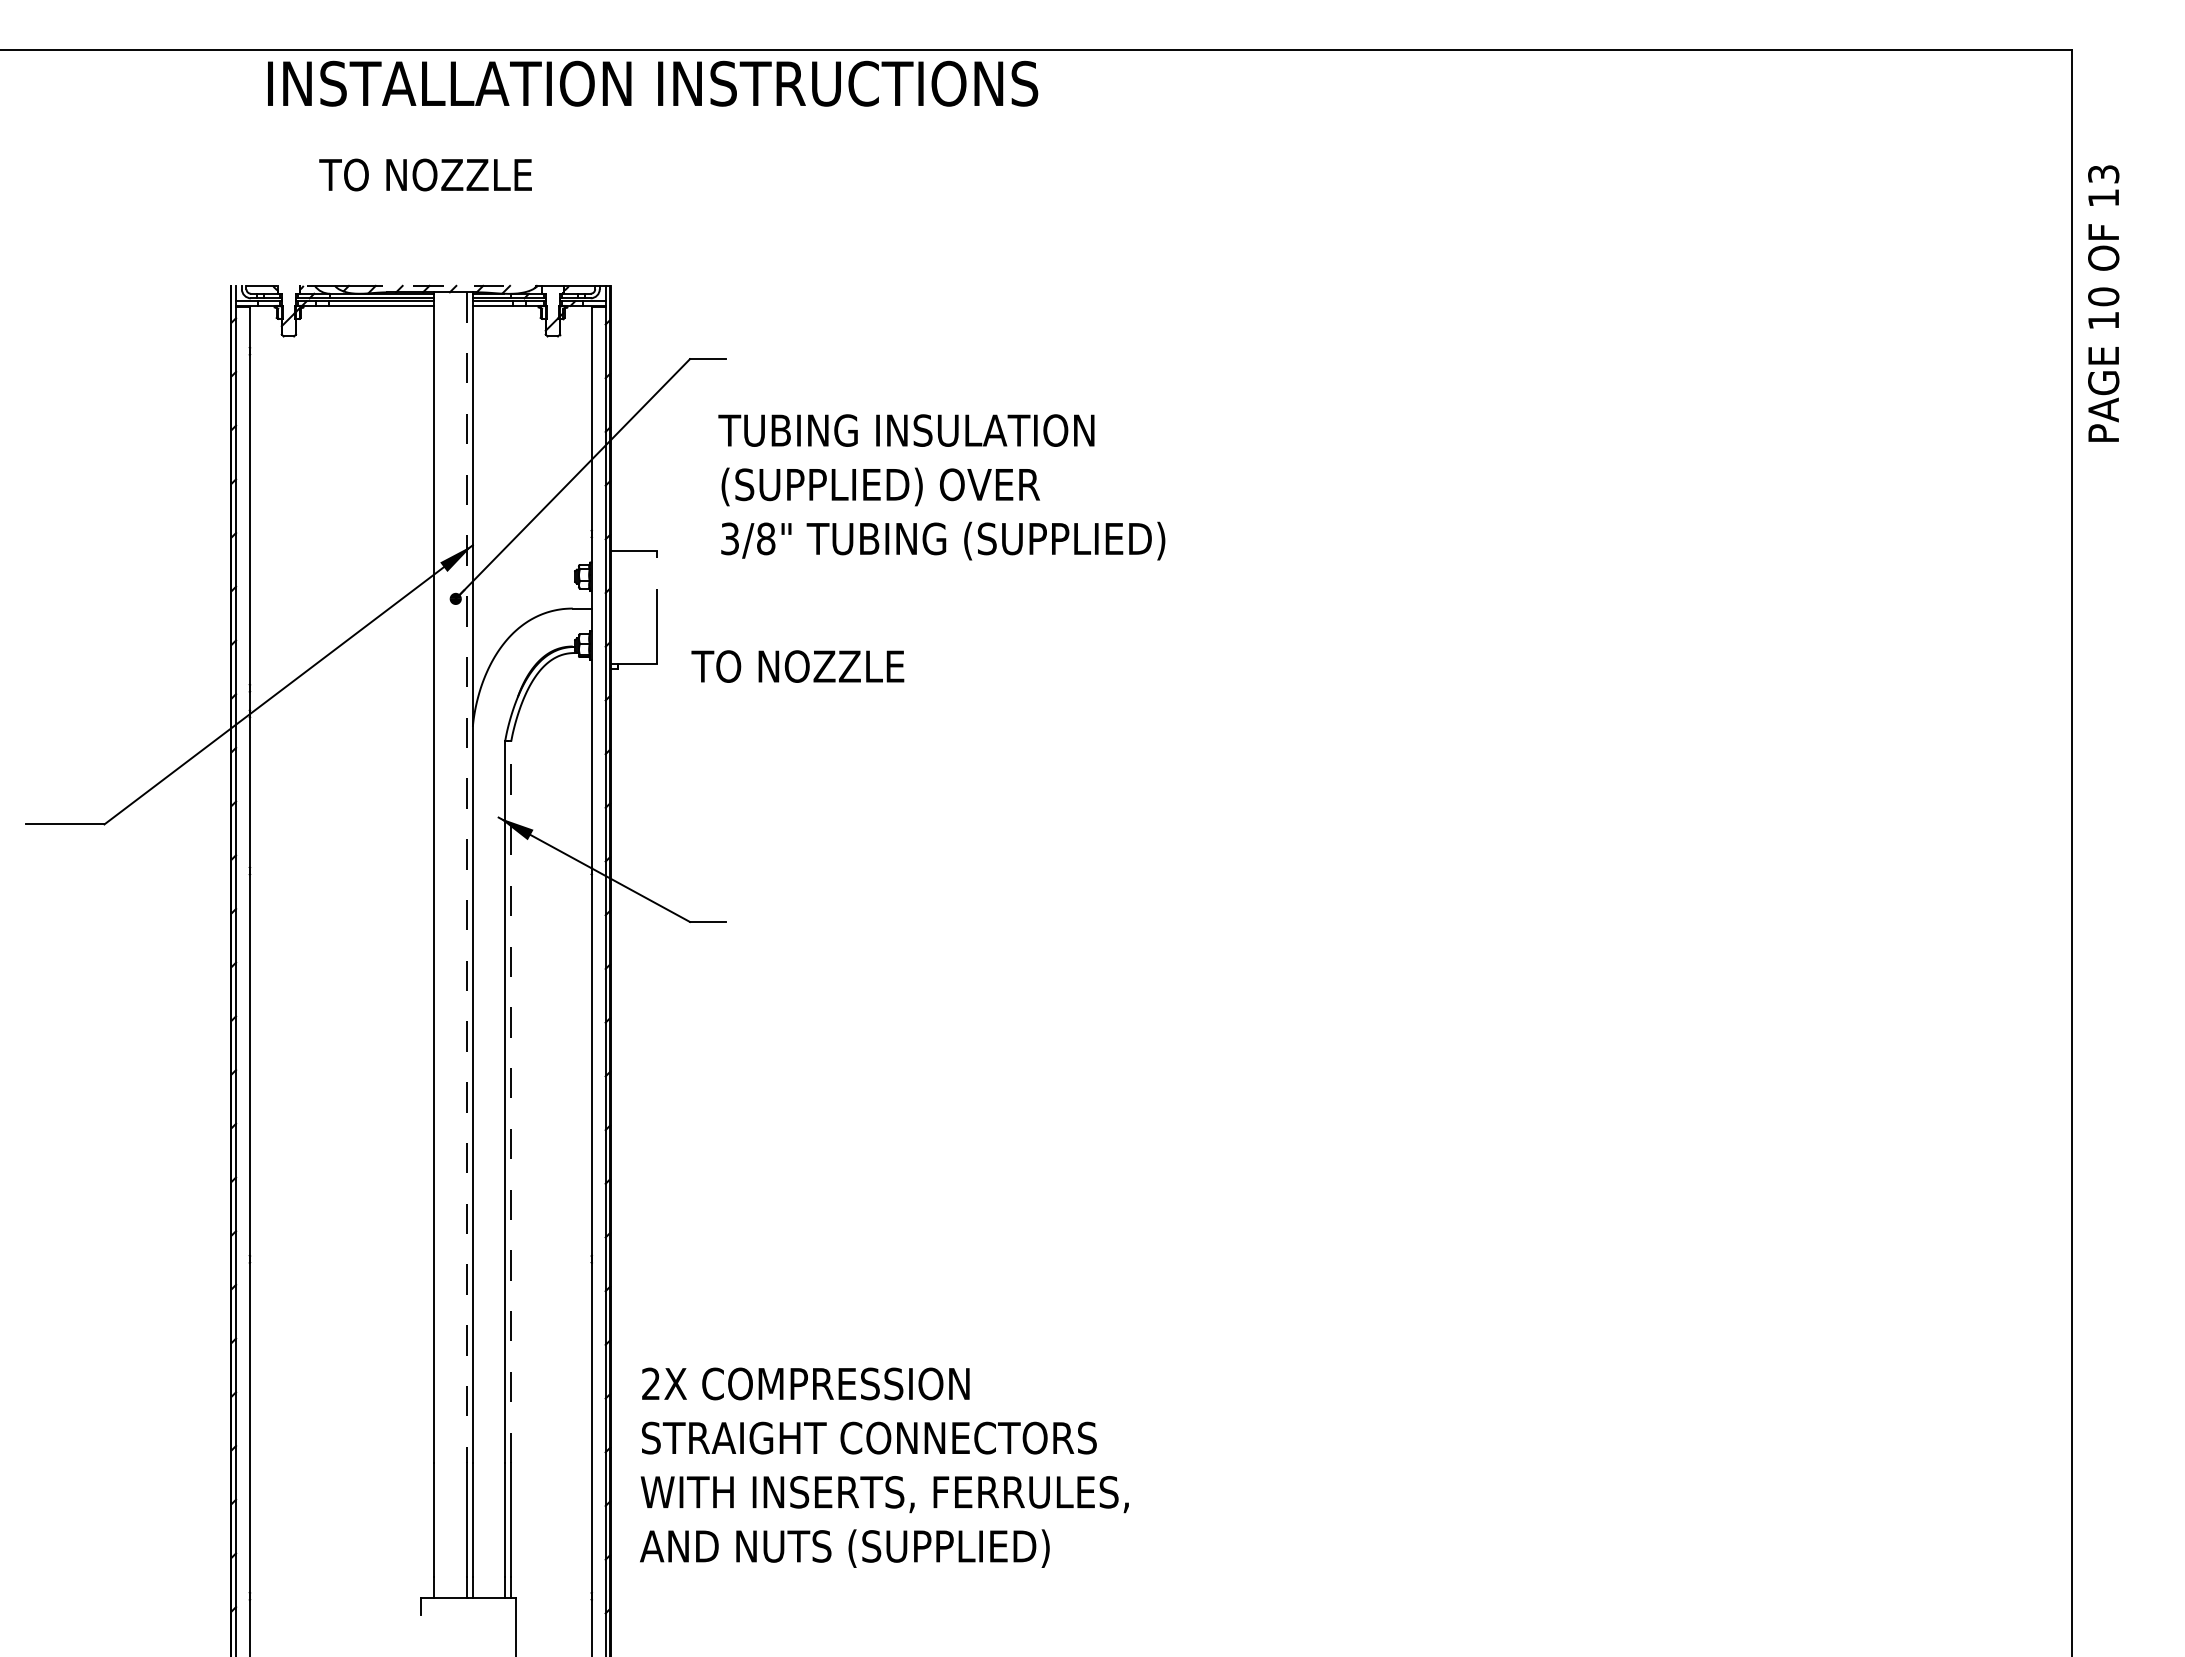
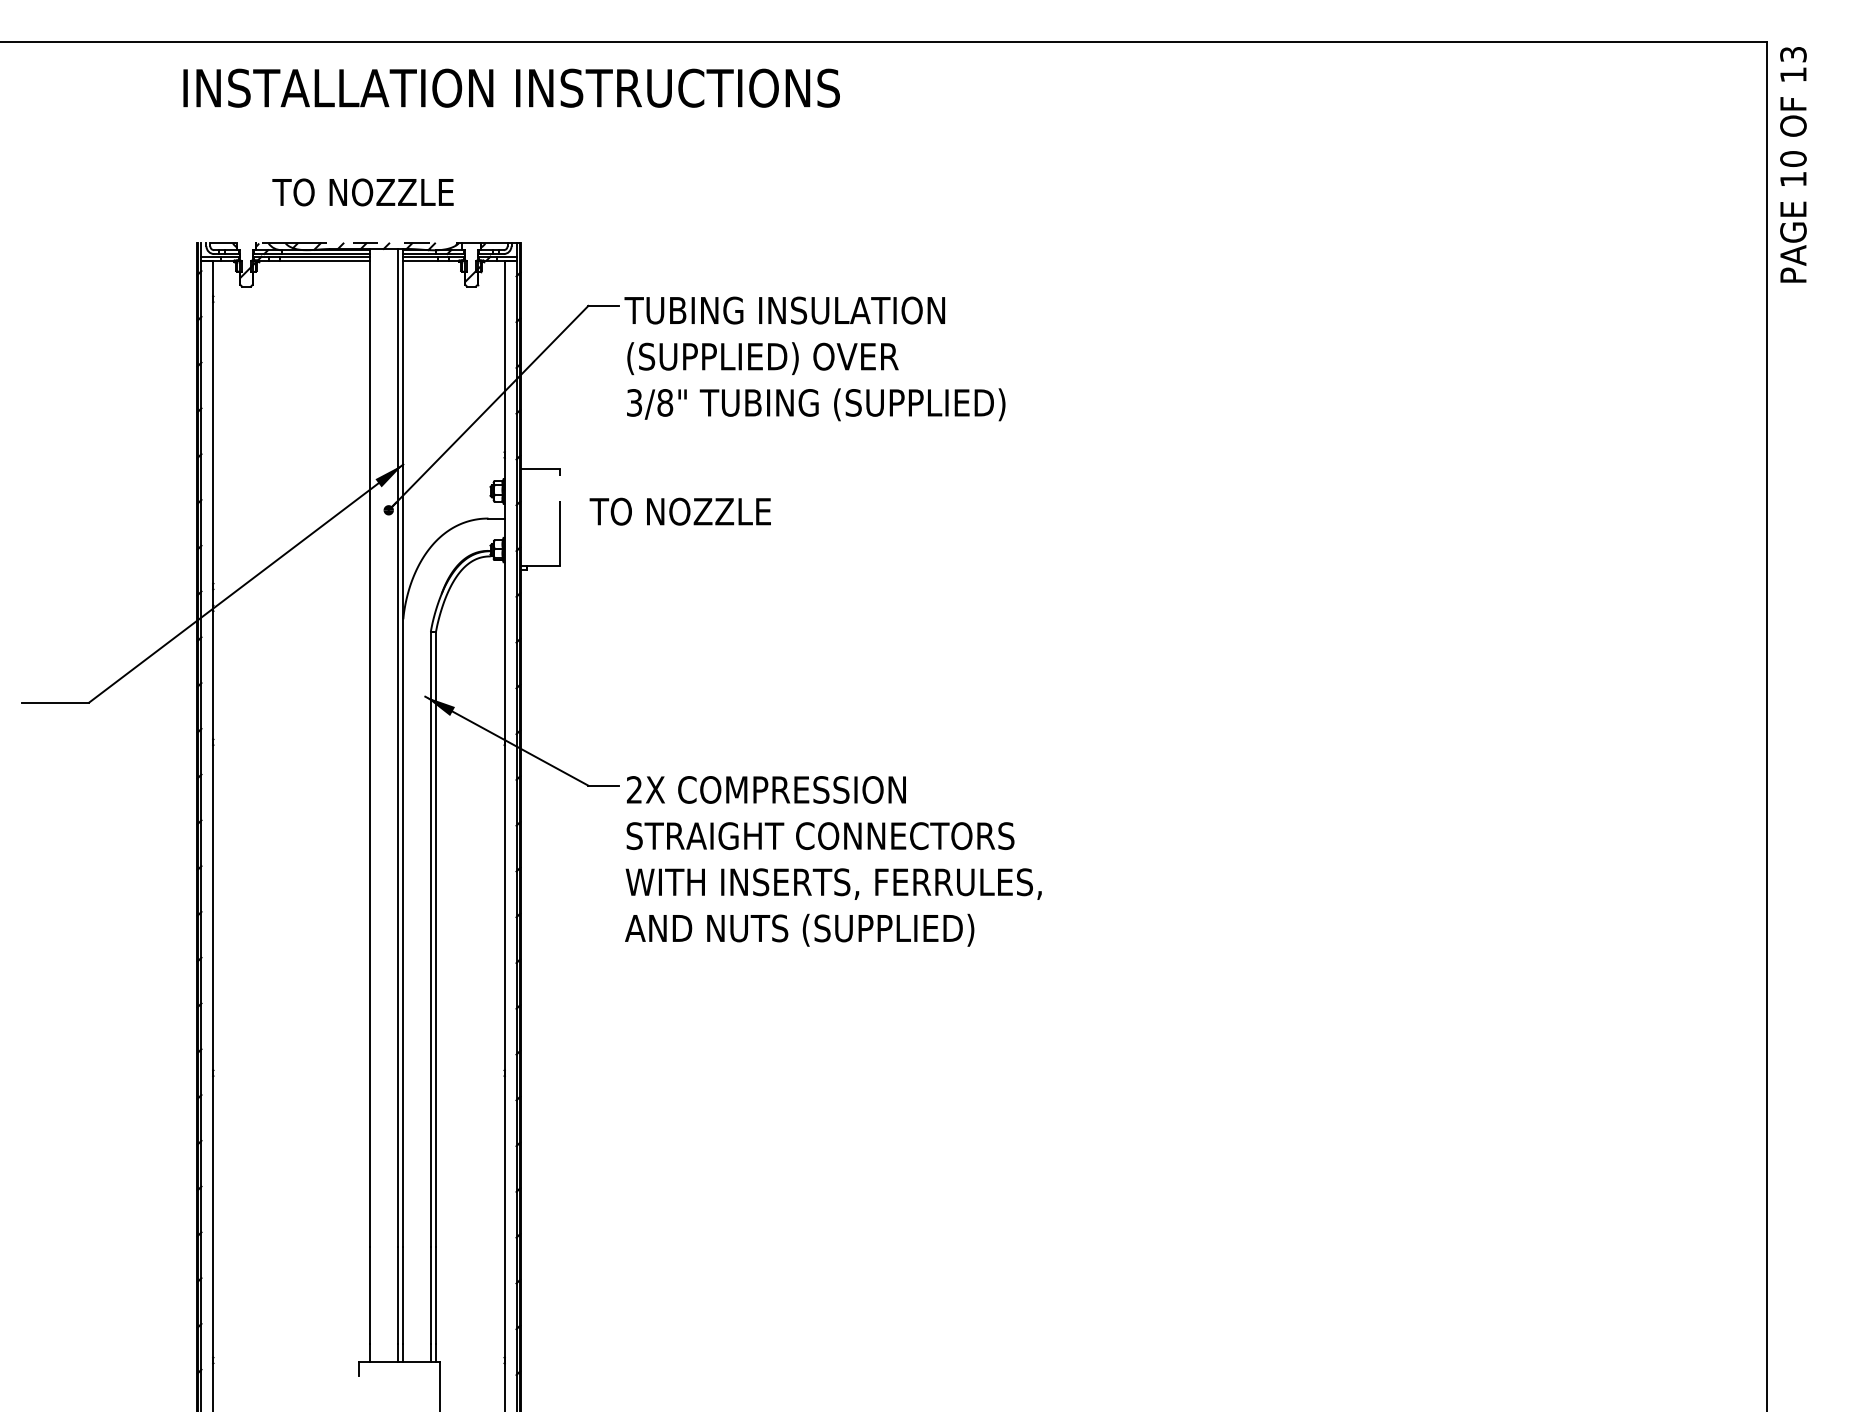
text: (653, 83) -> (512, 88), moved
text: (425, 174) -> (362, 192), moved
text: (2103, 303) -> (1793, 164), moved
text: (941, 487) -> (814, 359), moved
text: (797, 666) -> (680, 511), moved
line: (466, 878) -> (397, 748), dashed -> solid
line: (511, 1102) -> (436, 939), dashed -> solid
text: (884, 1467) -> (833, 861), moved

